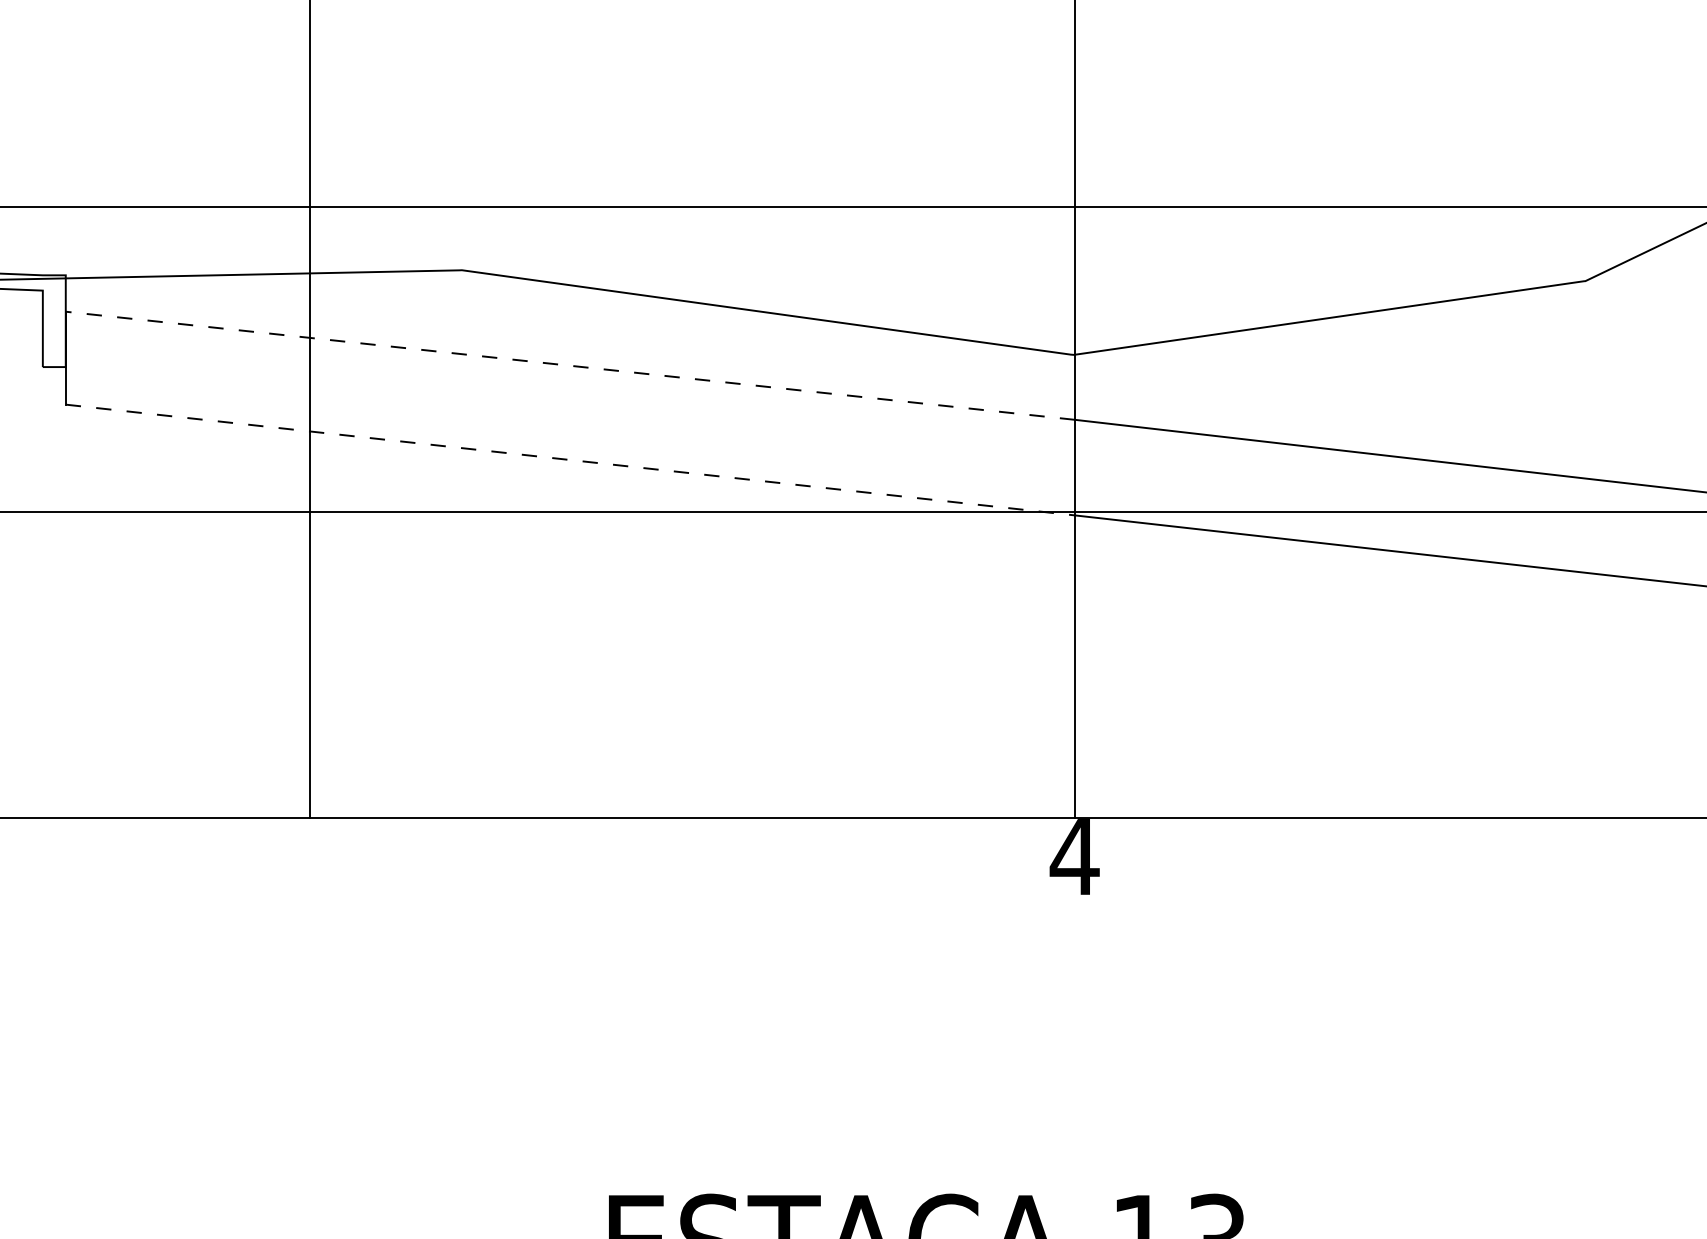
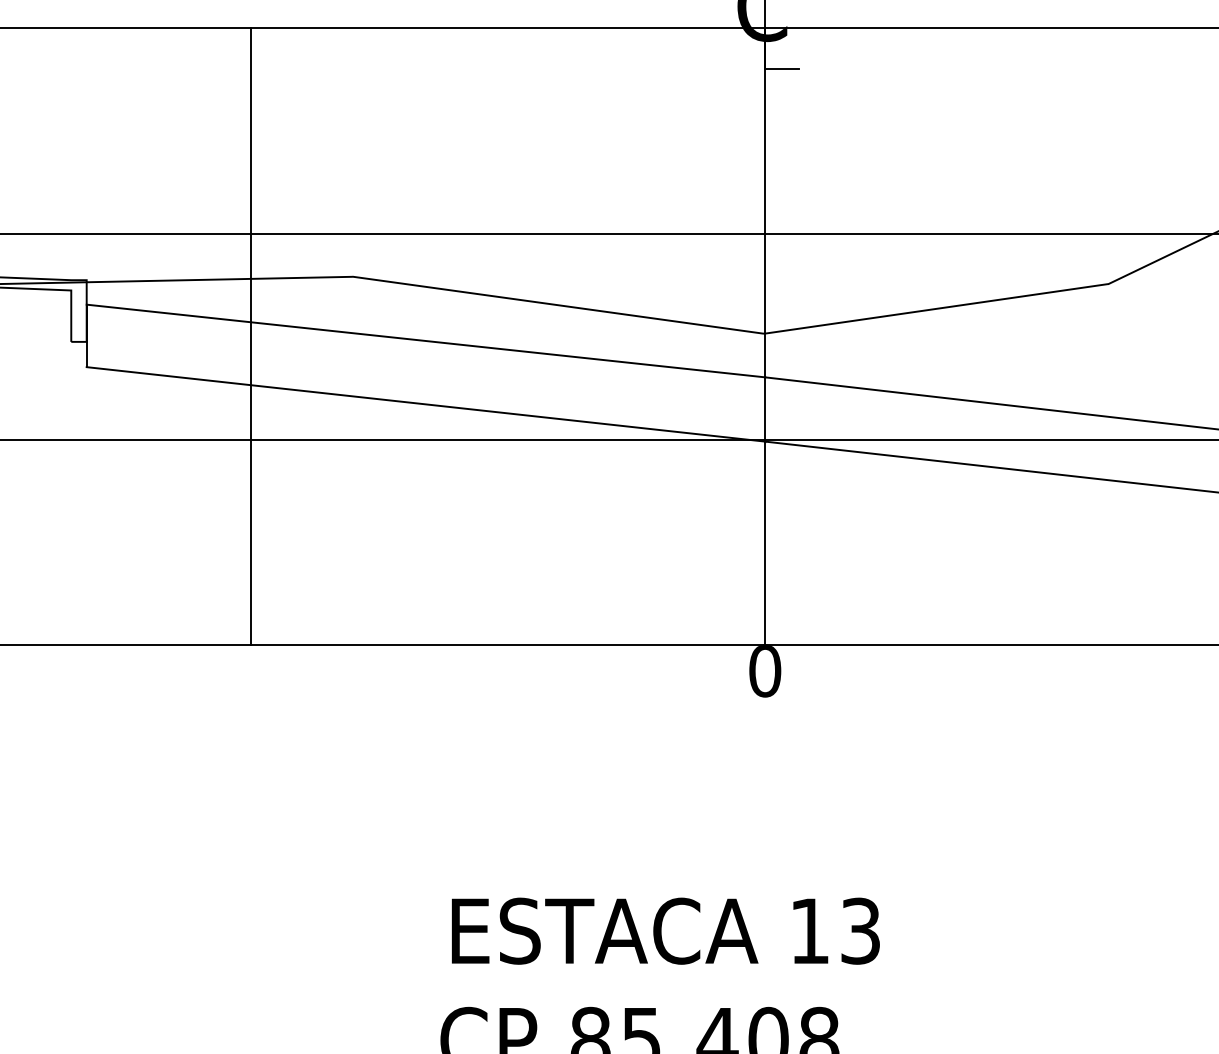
line: (569, 365) -> (425, 340), dashed -> solid
line: (571, 460) -> (426, 404), dashed -> solid
text: (1073, 857) -> (764, 671), 4 -> 0

